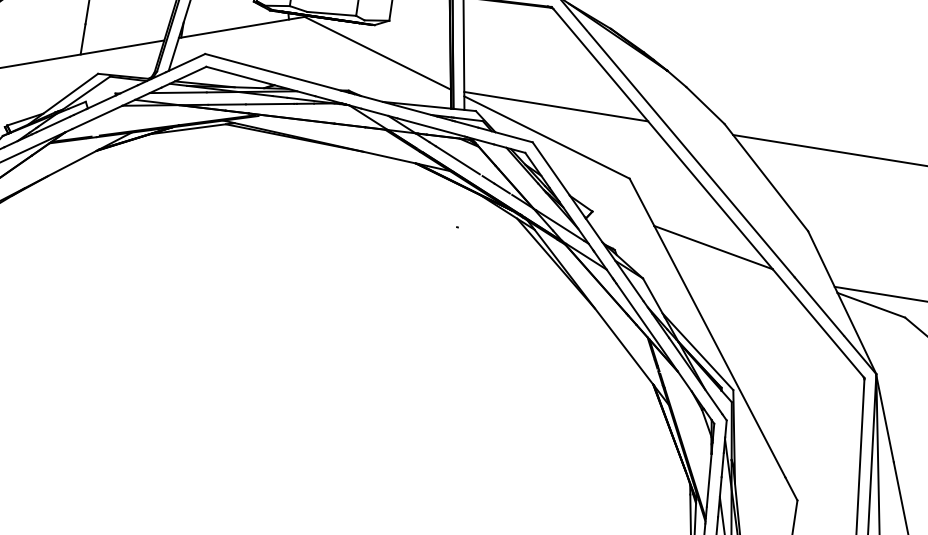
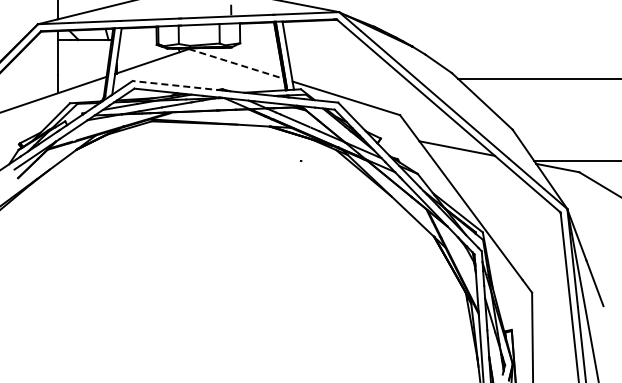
line: (378, 52) -> (236, 63), solid -> dashed
line: (276, 72) -> (177, 85), solid -> dashed
line: (555, 105) -> (348, 78), removed

